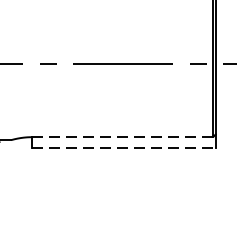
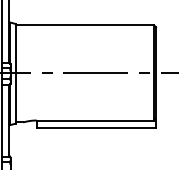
line: (122, 137) -> (95, 120), dashed -> solid
line: (124, 147) -> (96, 127), dashed -> solid

